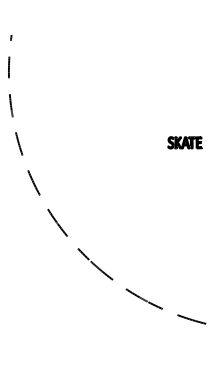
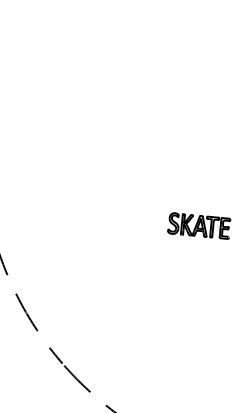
part: (184, 142) -> (198, 225), size x1.43

